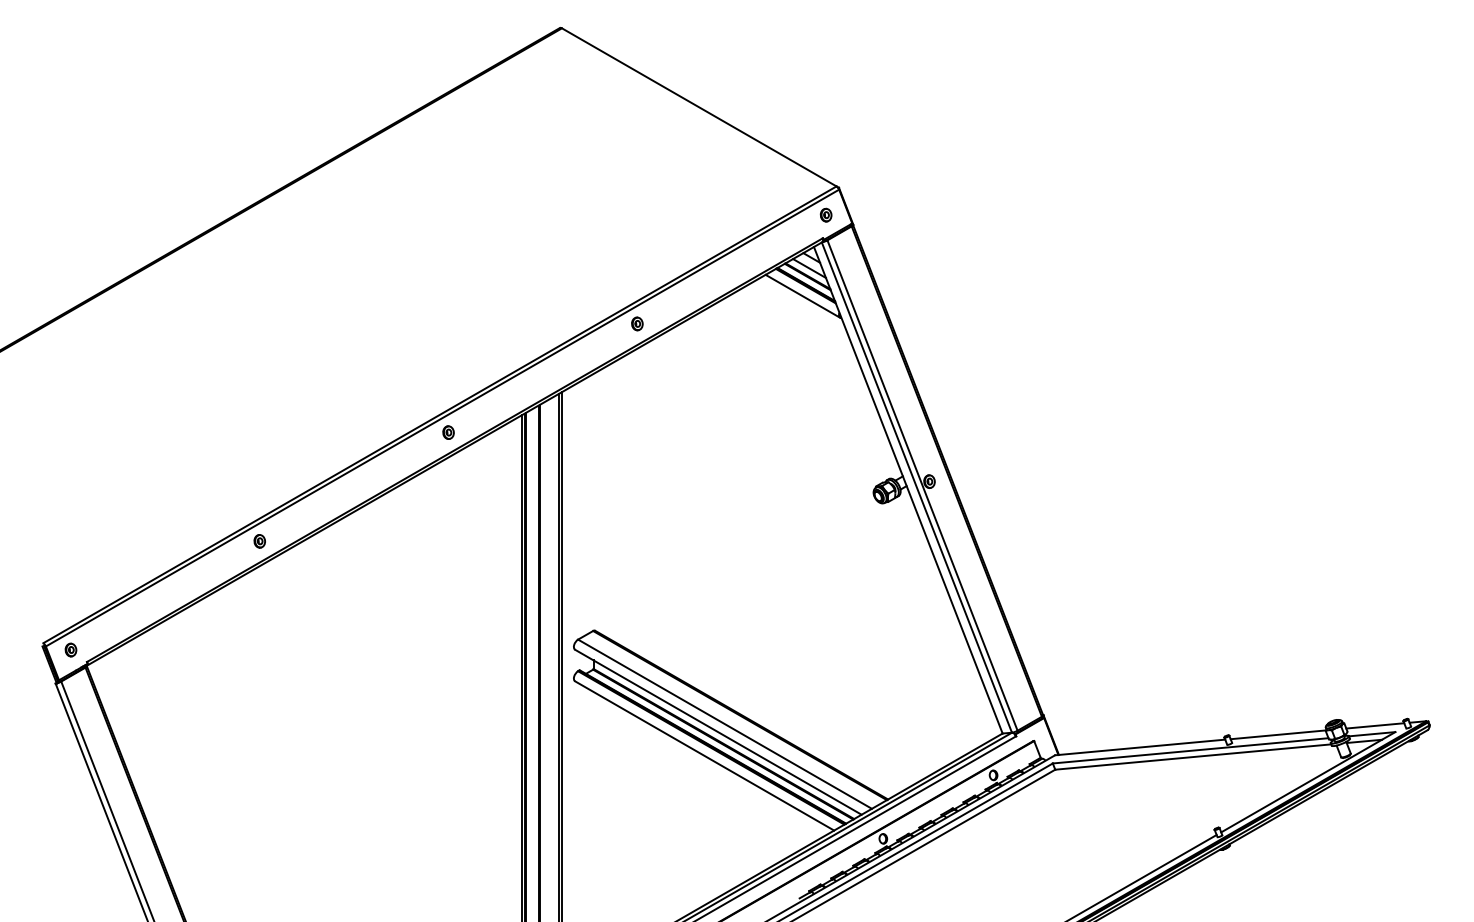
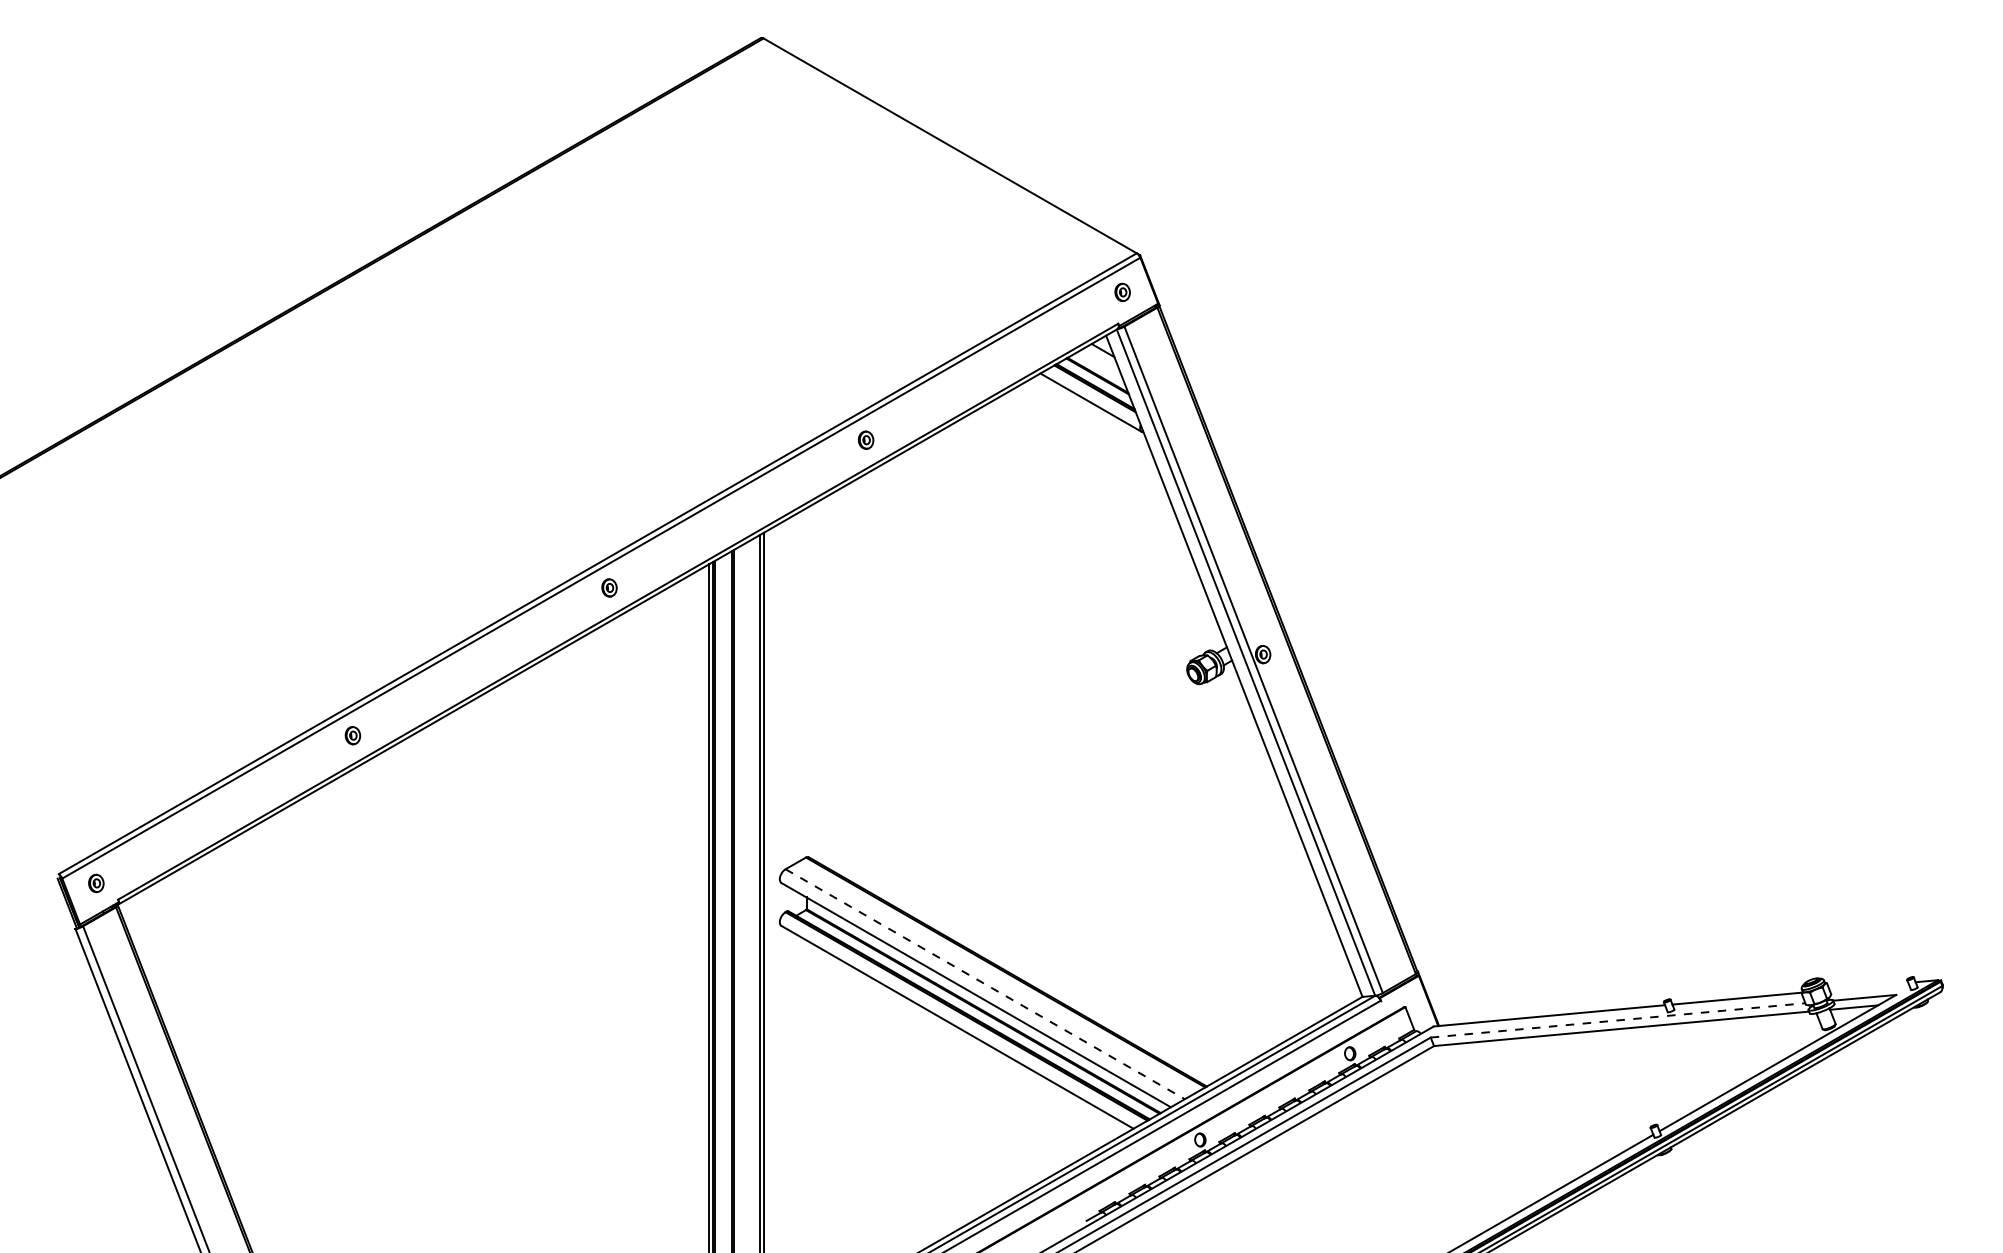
line: (809, 268) -> (1099, 364), removed
line: (725, 724) -> (985, 984), solid -> dashed
line: (1374, 725) -> (1868, 986), removed
line: (1190, 750) -> (1618, 1020), solid -> dashed

